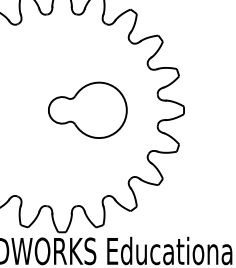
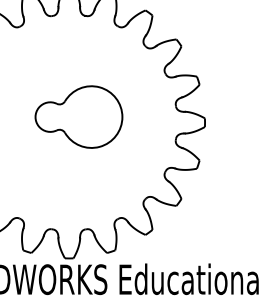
part: (87, 109) -> (78, 116), moved

